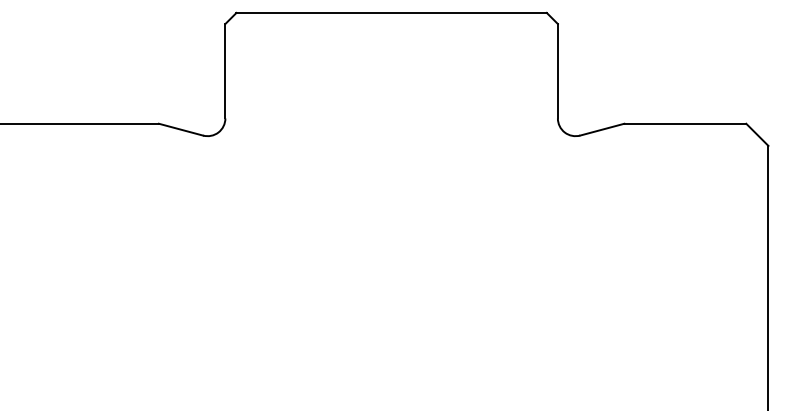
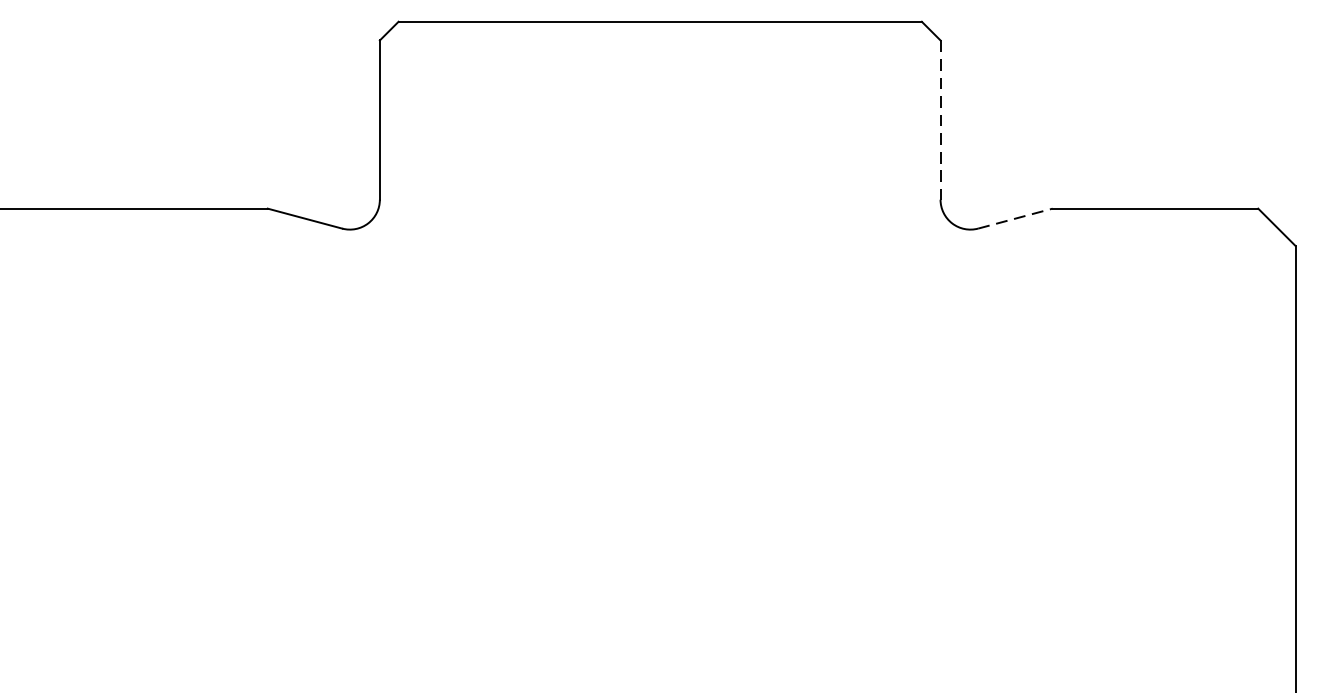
line: (557, 71) -> (939, 120), solid -> dashed
line: (602, 129) -> (1015, 218), solid -> dashed

